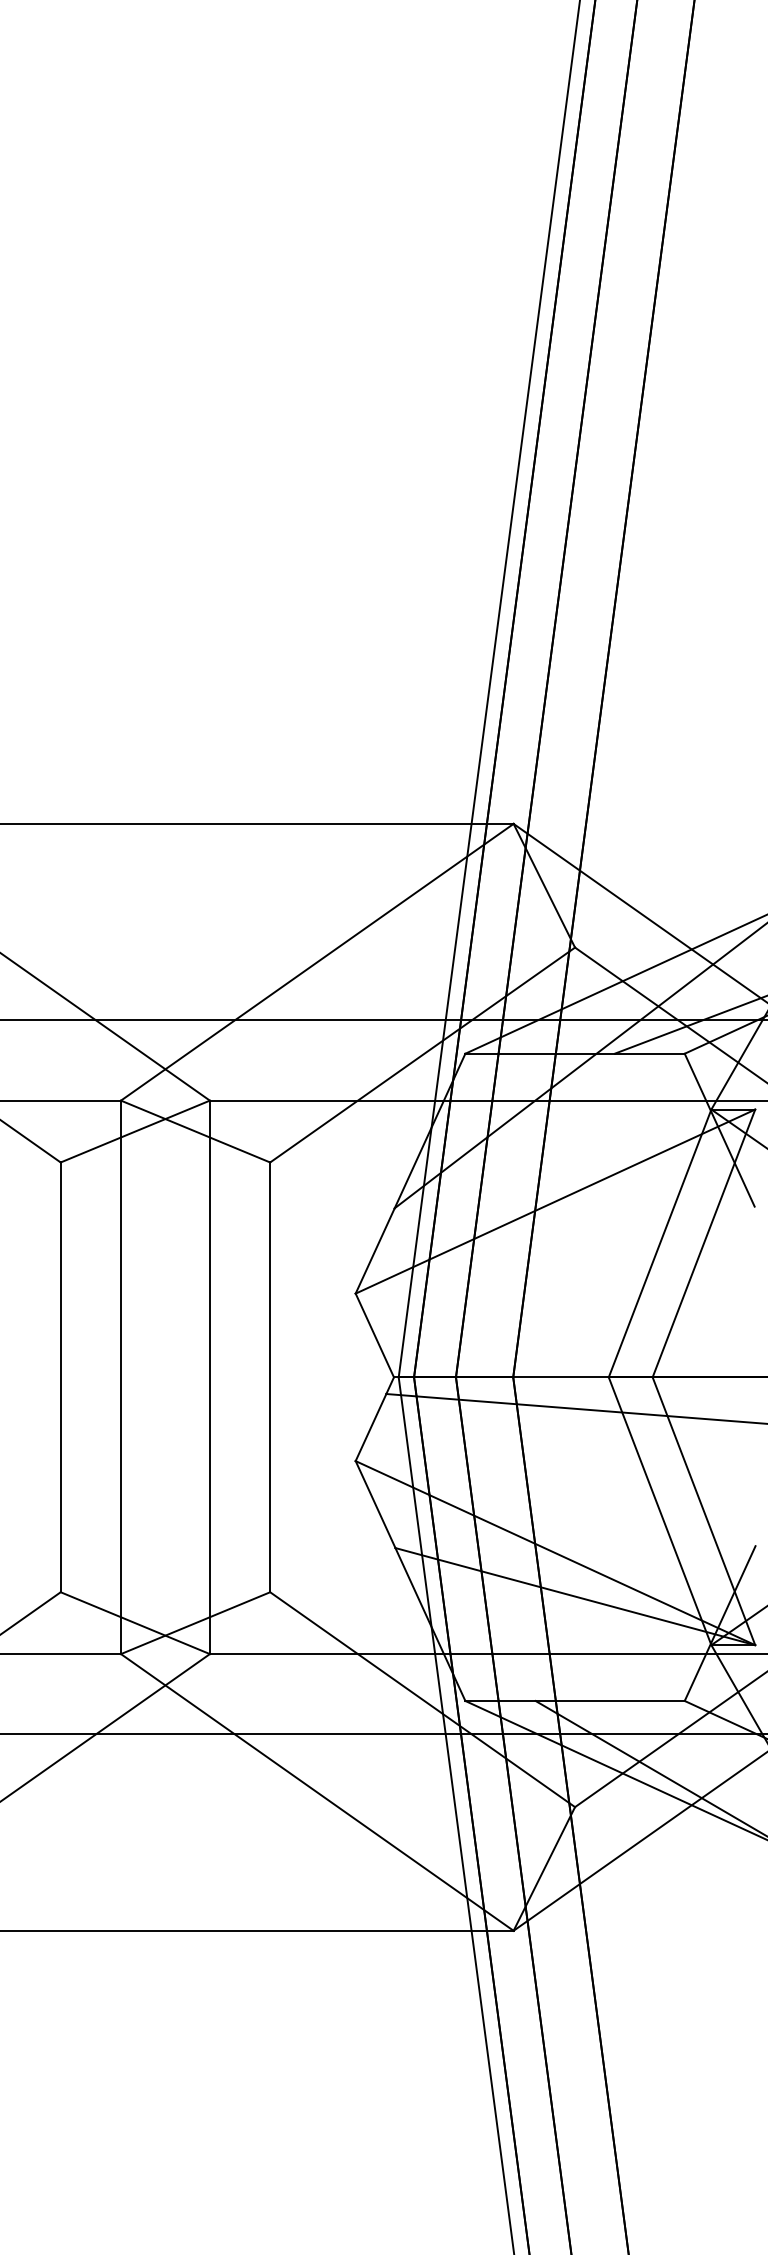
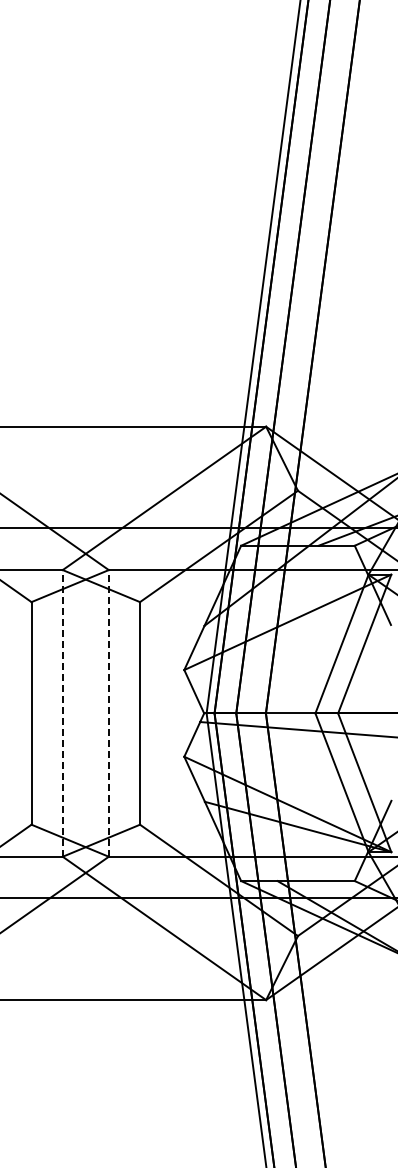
line: (120, 1375) -> (62, 712), solid -> dashed
line: (209, 1375) -> (108, 712), solid -> dashed

